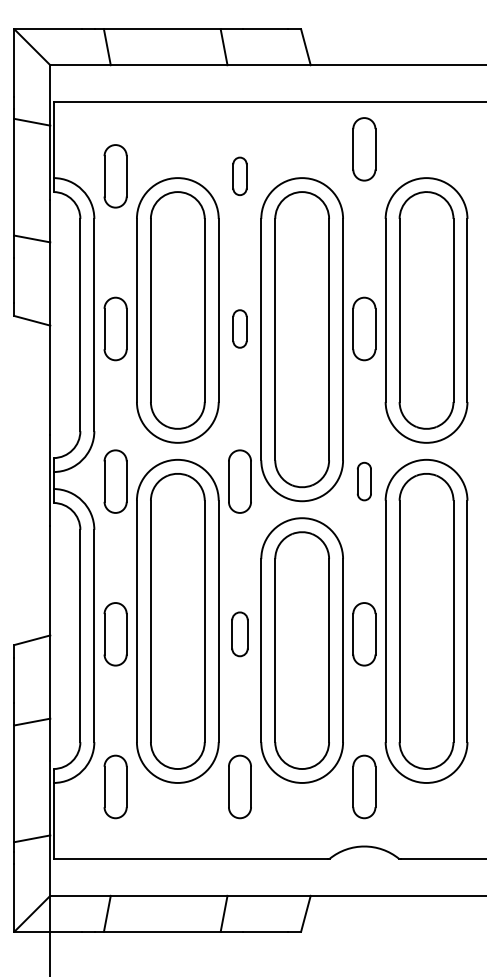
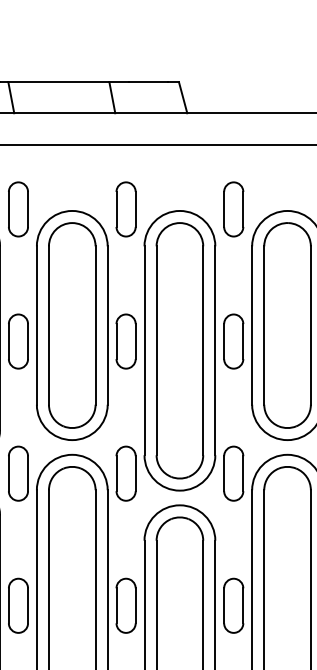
part: (364, 149) -> (233, 209), moved
part: (239, 176) -> (125, 209), size x1.67
part: (239, 328) -> (125, 341), size x1.67
part: (364, 481) -> (233, 473), size x1.67
part: (239, 634) -> (125, 605), size x1.43

